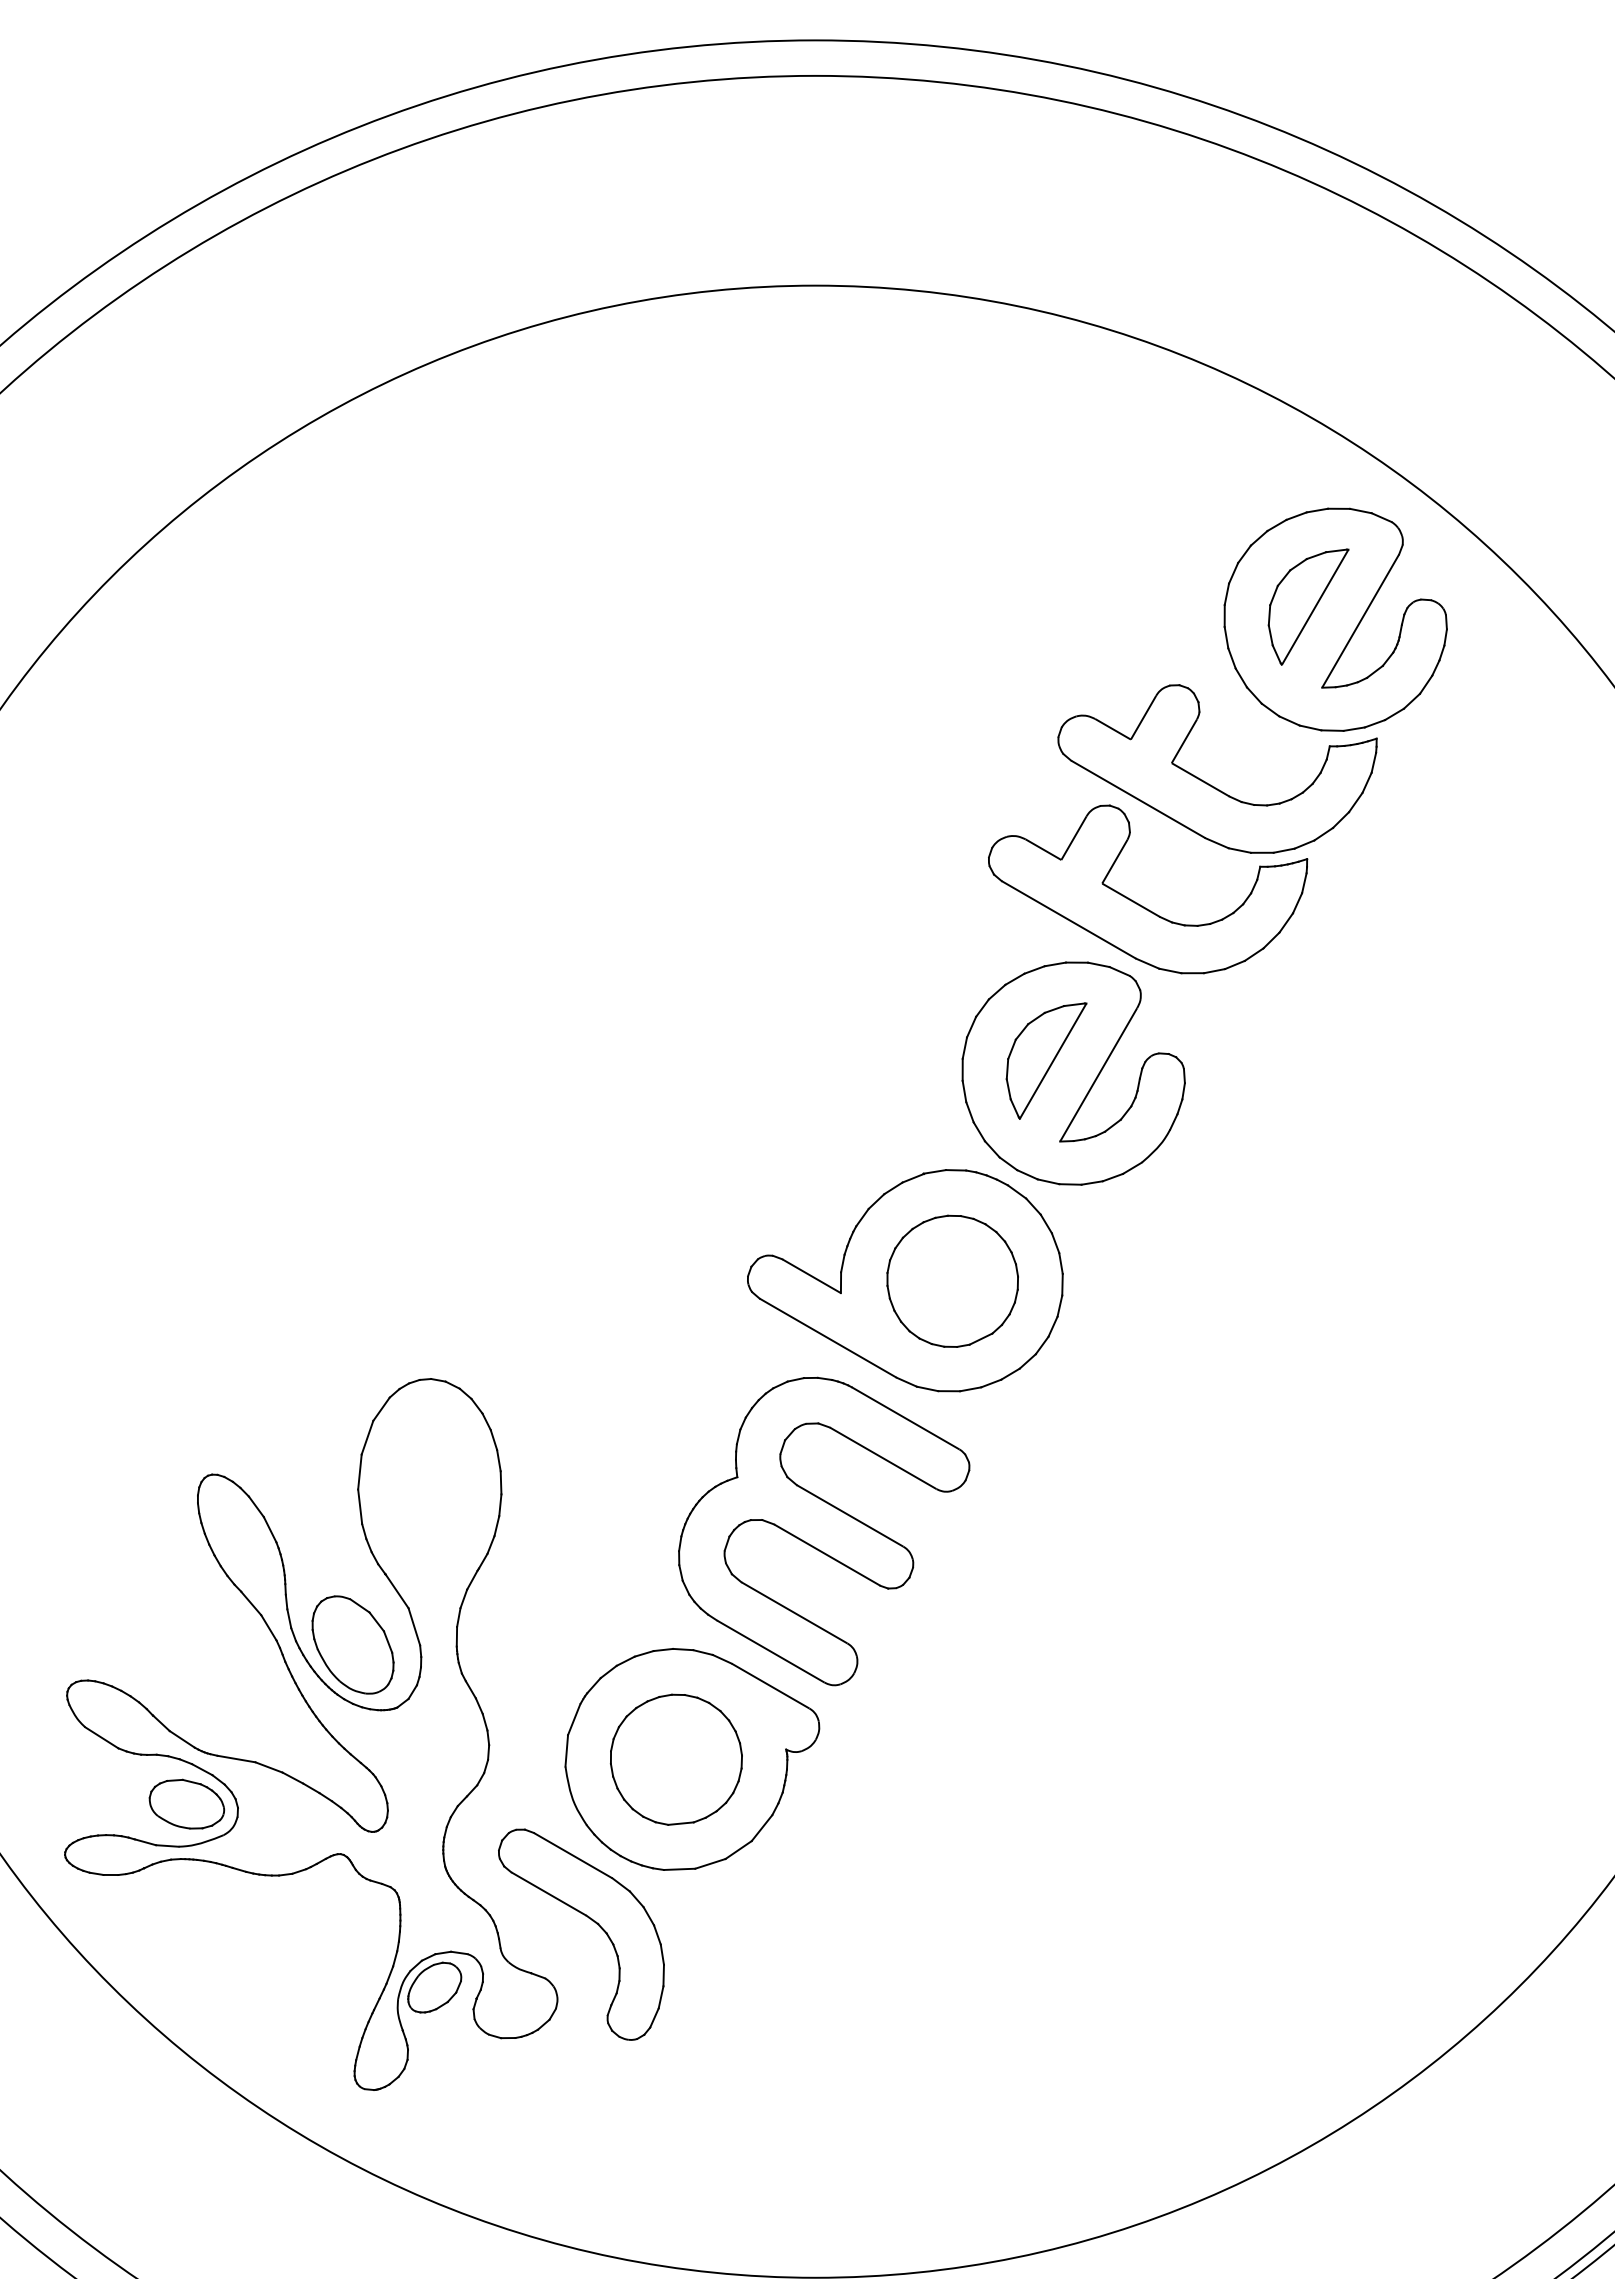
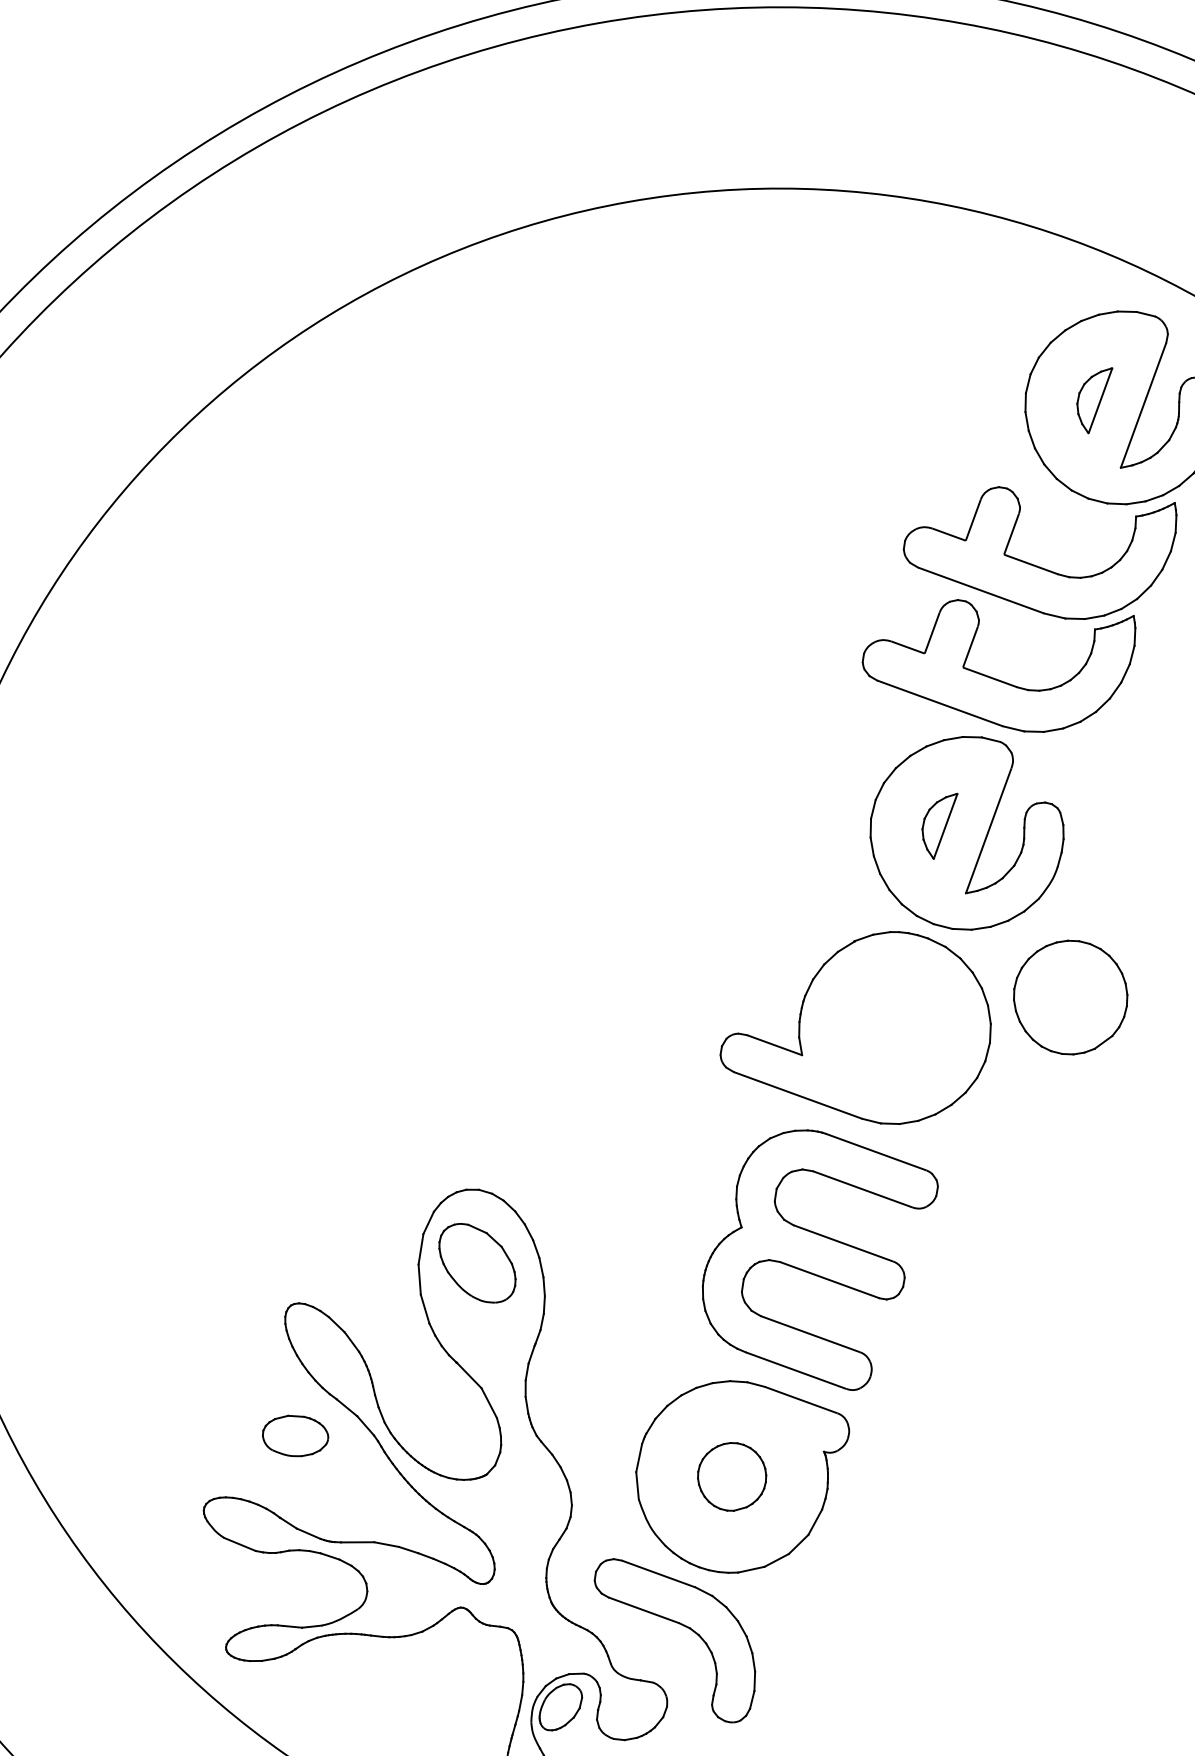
part: (1308, 606) -> (1096, 400), size x0.6
part: (1046, 1060) -> (942, 826), size x0.6
part: (952, 1280) -> (1070, 996), moved
part: (352, 1644) -> (476, 1262), moved
part: (676, 1759) -> (732, 1476), size x0.6
part: (186, 1803) -> (295, 1435), moved

